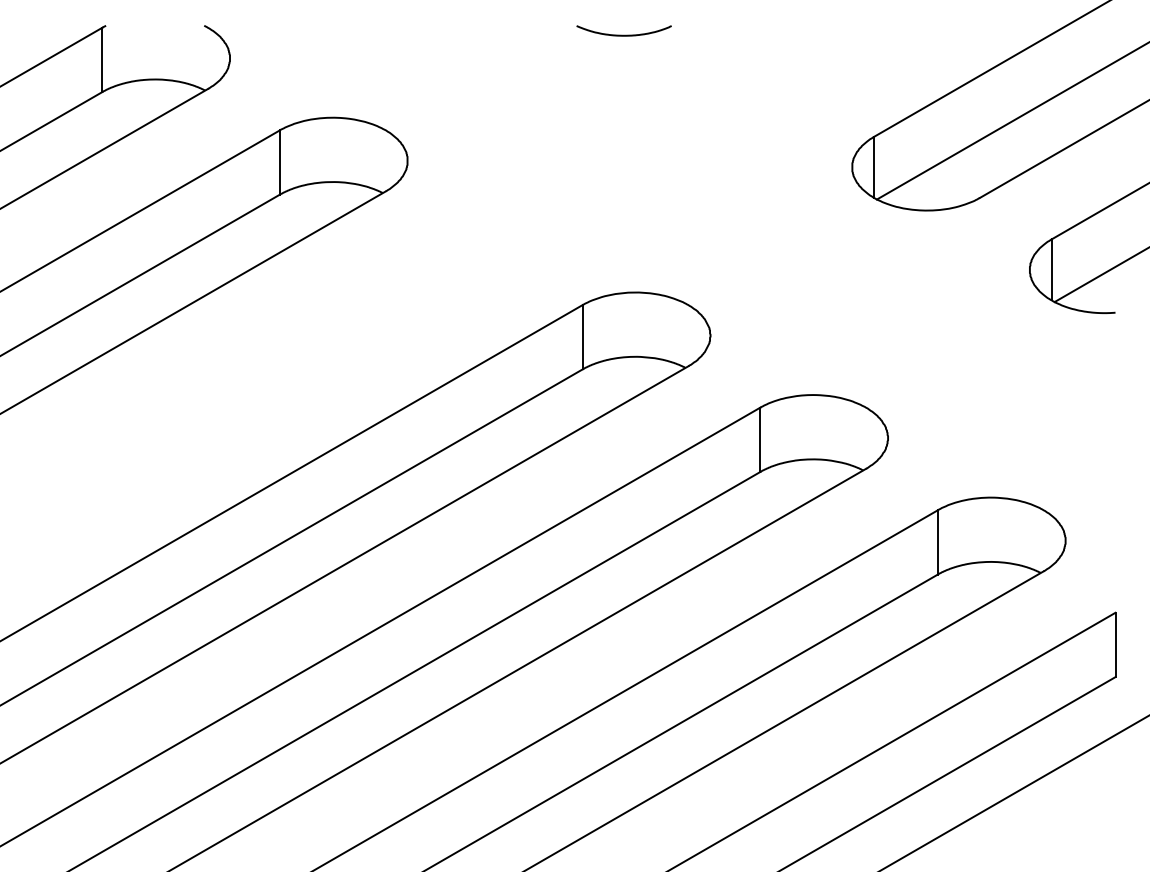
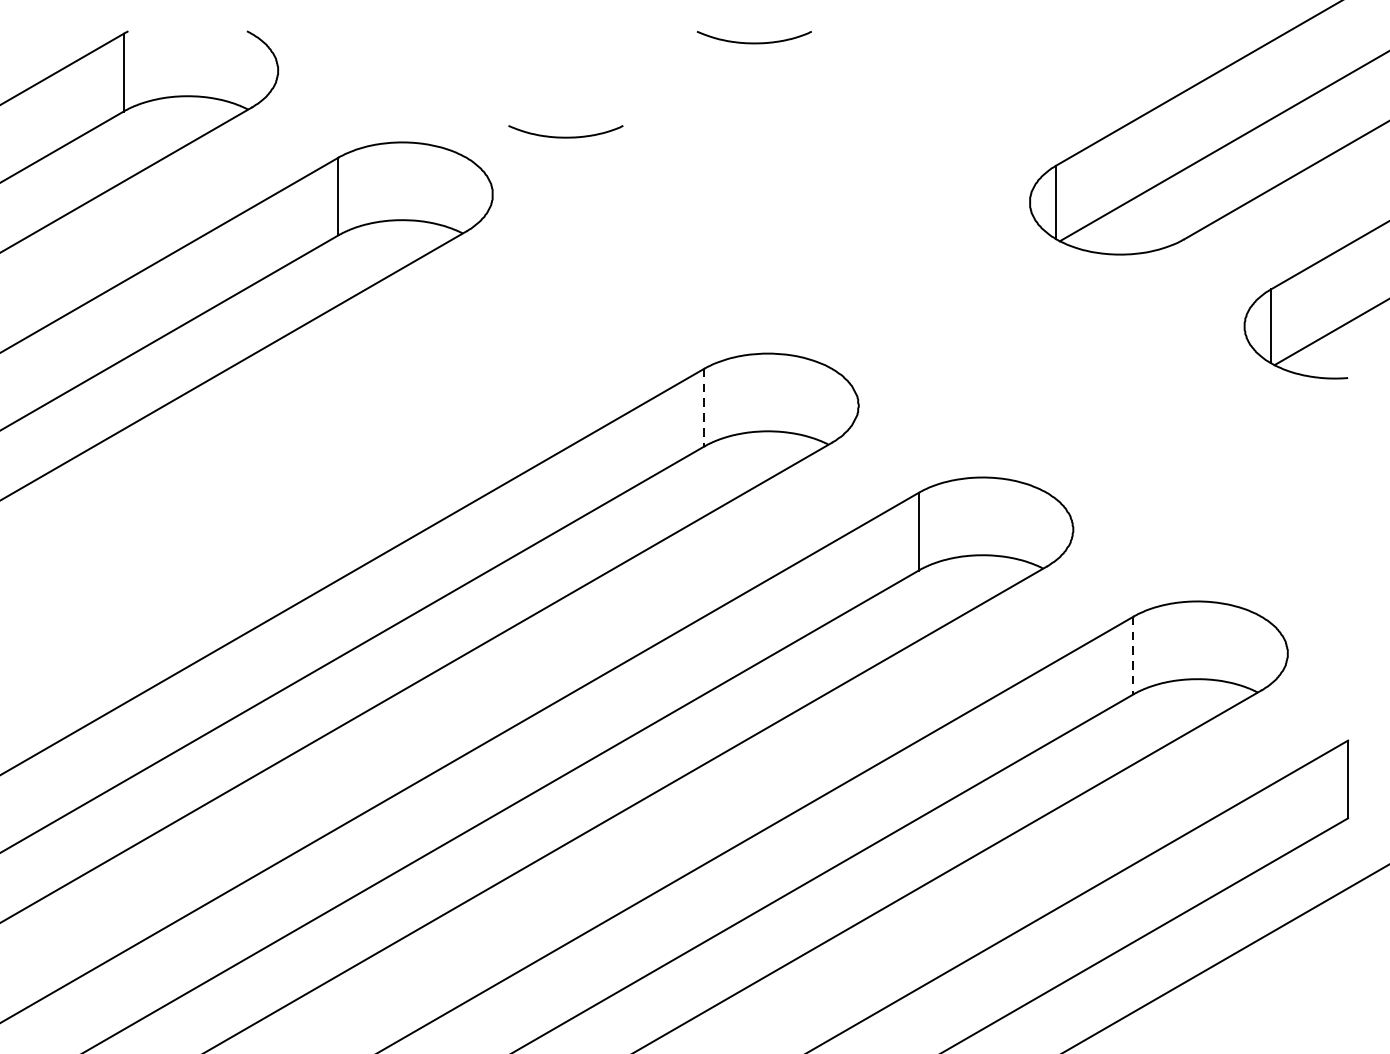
curve: (467, 112) -> (565, 136), added
line: (582, 337) -> (704, 407), solid -> dashed
line: (937, 542) -> (1133, 655), solid -> dashed

